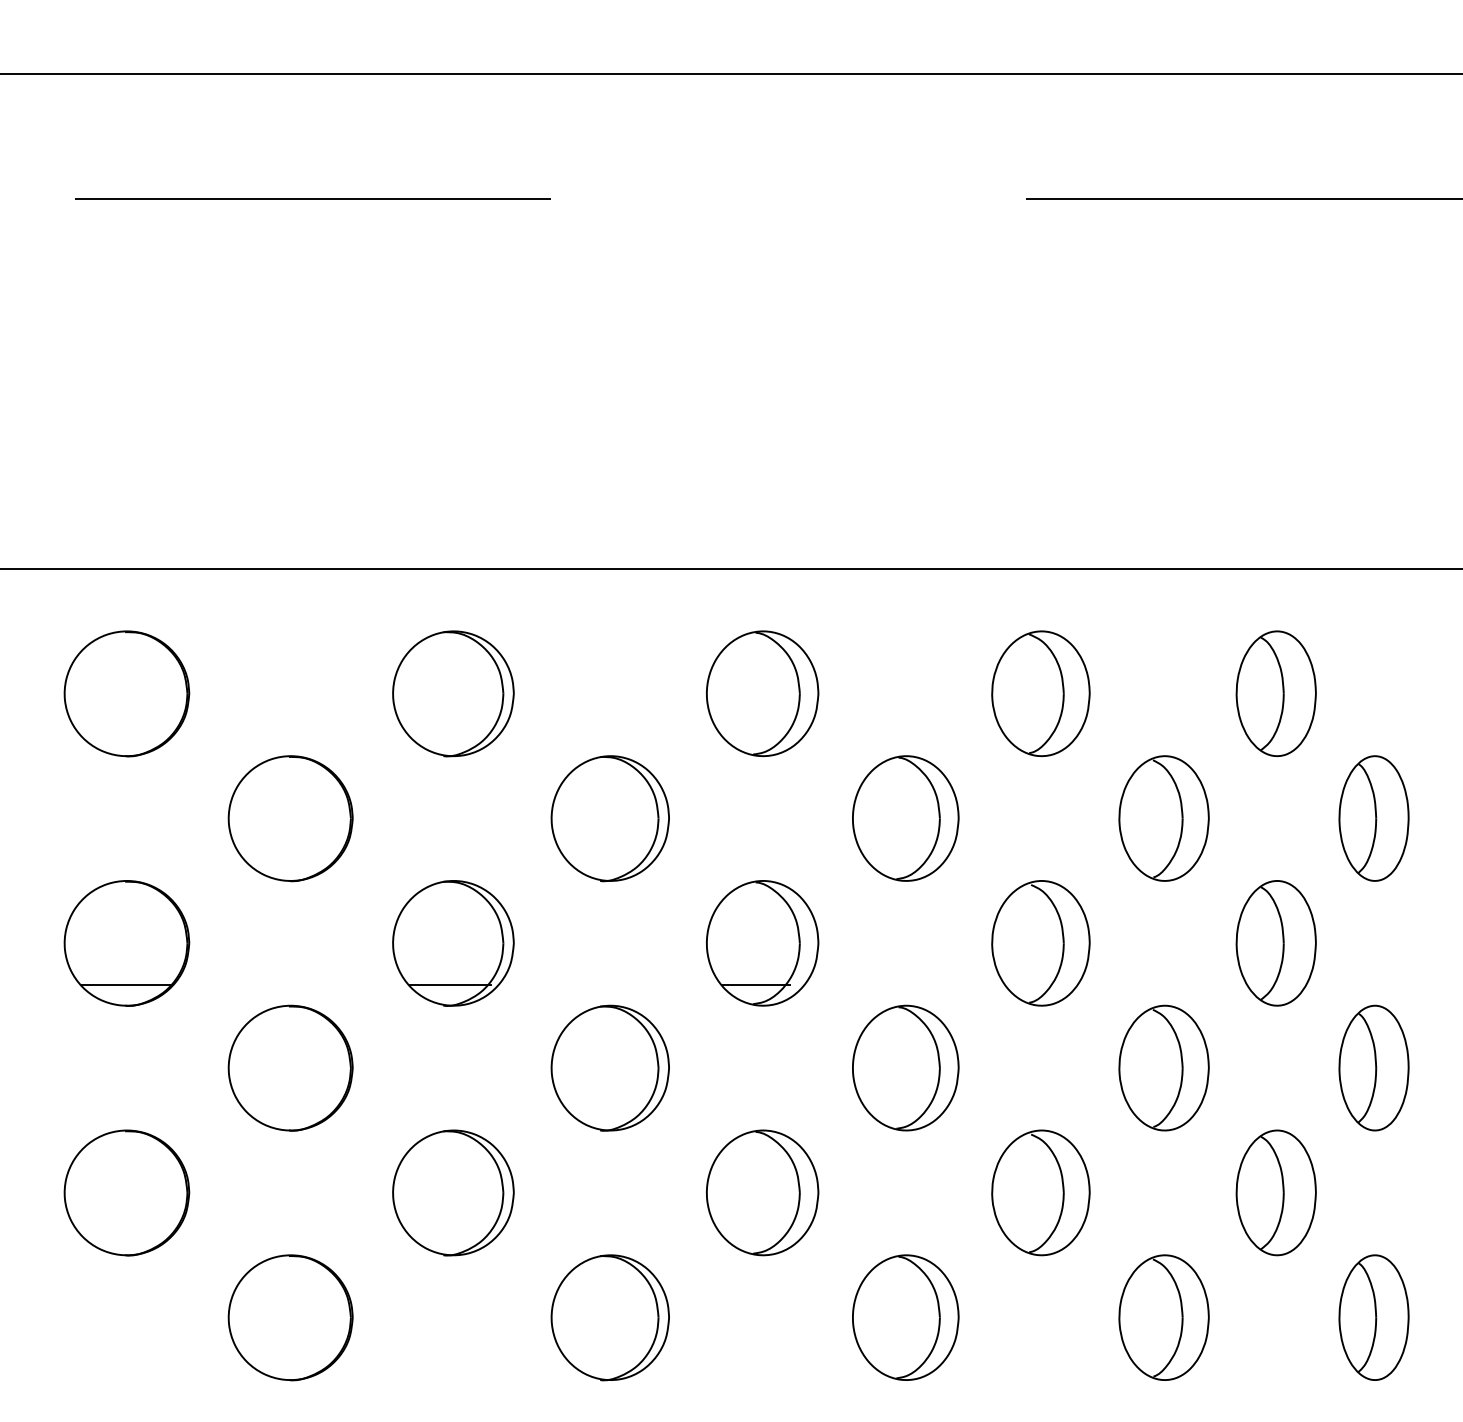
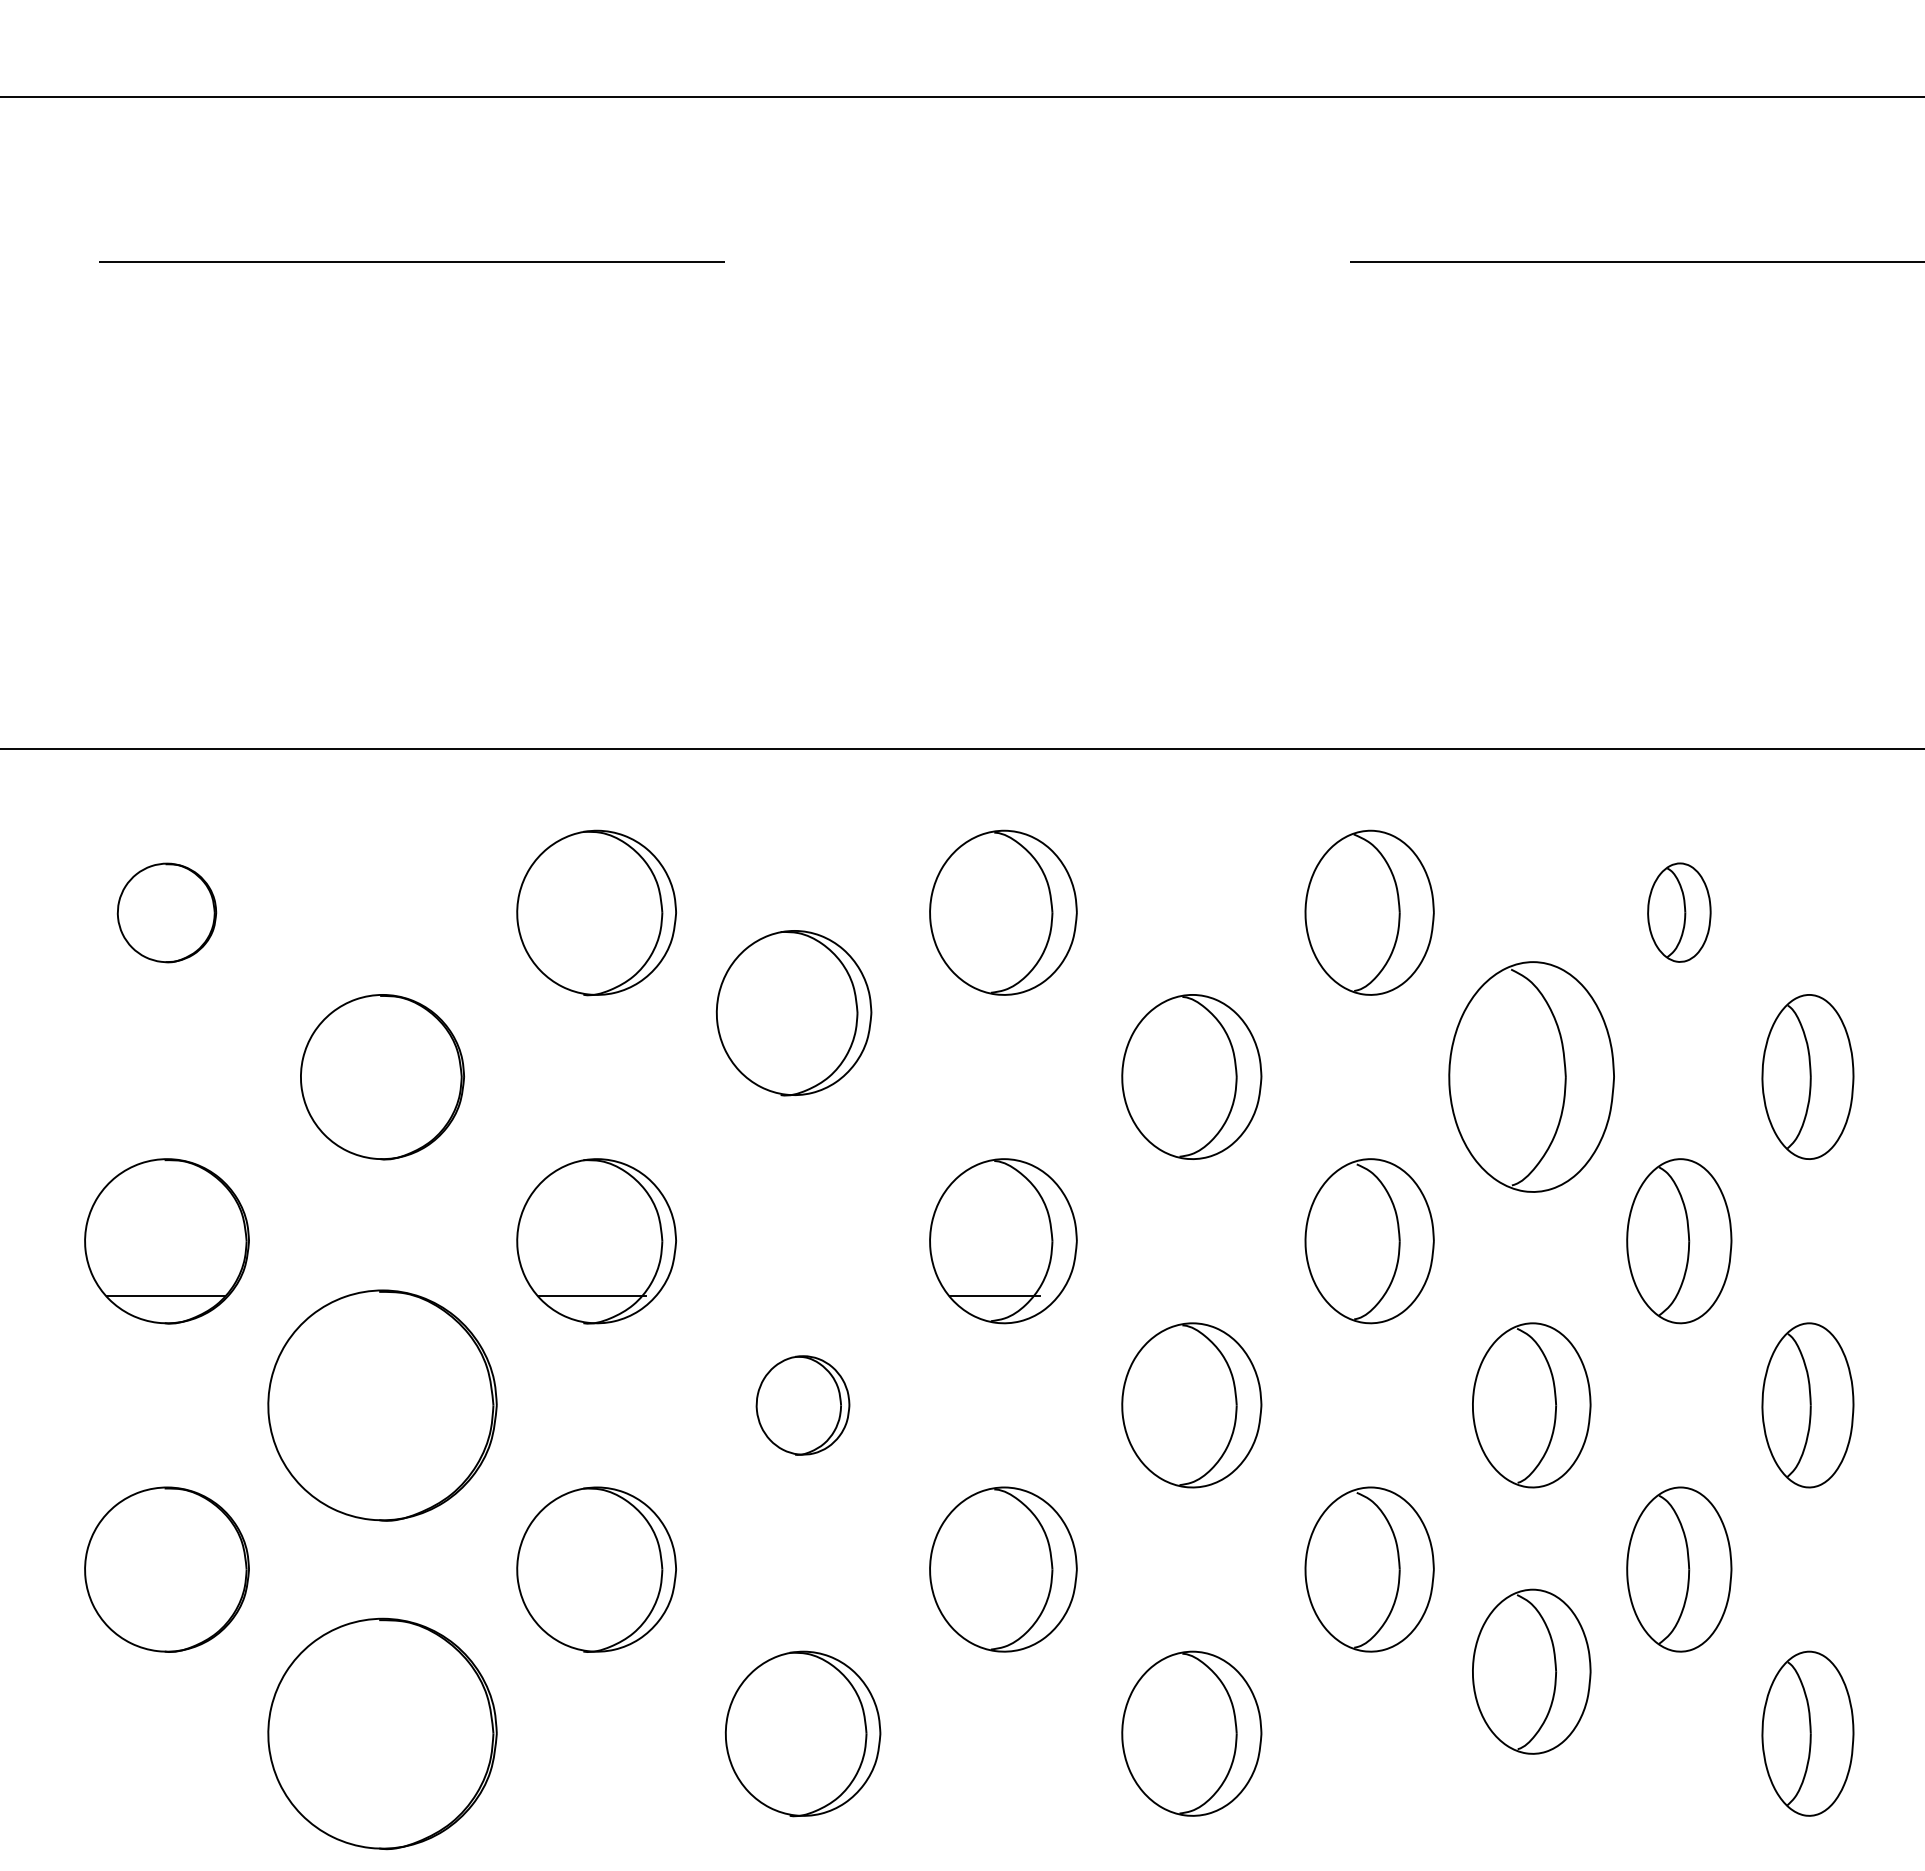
part: (126, 693) -> (166, 912), size x0.6
part: (1276, 693) -> (1679, 912), size x0.6
part: (609, 818) -> (793, 1013), moved
part: (1163, 818) -> (1531, 1076), size x1.4
part: (290, 1068) -> (382, 1405), size x1.4
part: (609, 1068) -> (802, 1405), size x0.6
part: (290, 1317) -> (382, 1733), size x1.4
part: (1163, 1317) -> (1531, 1671), moved

